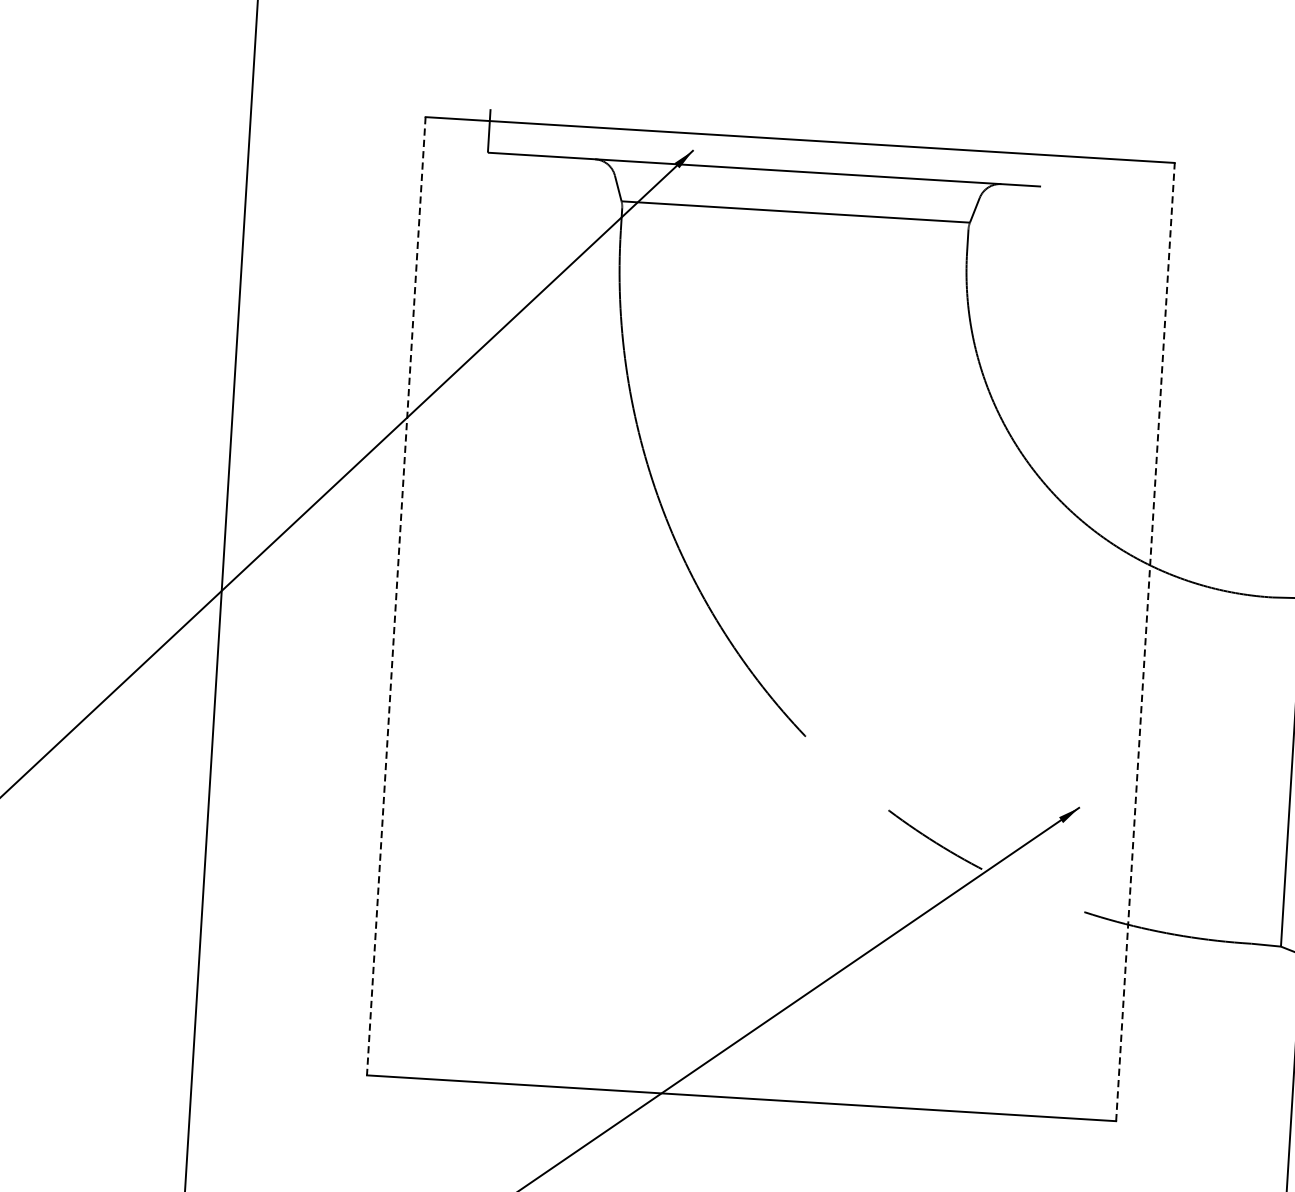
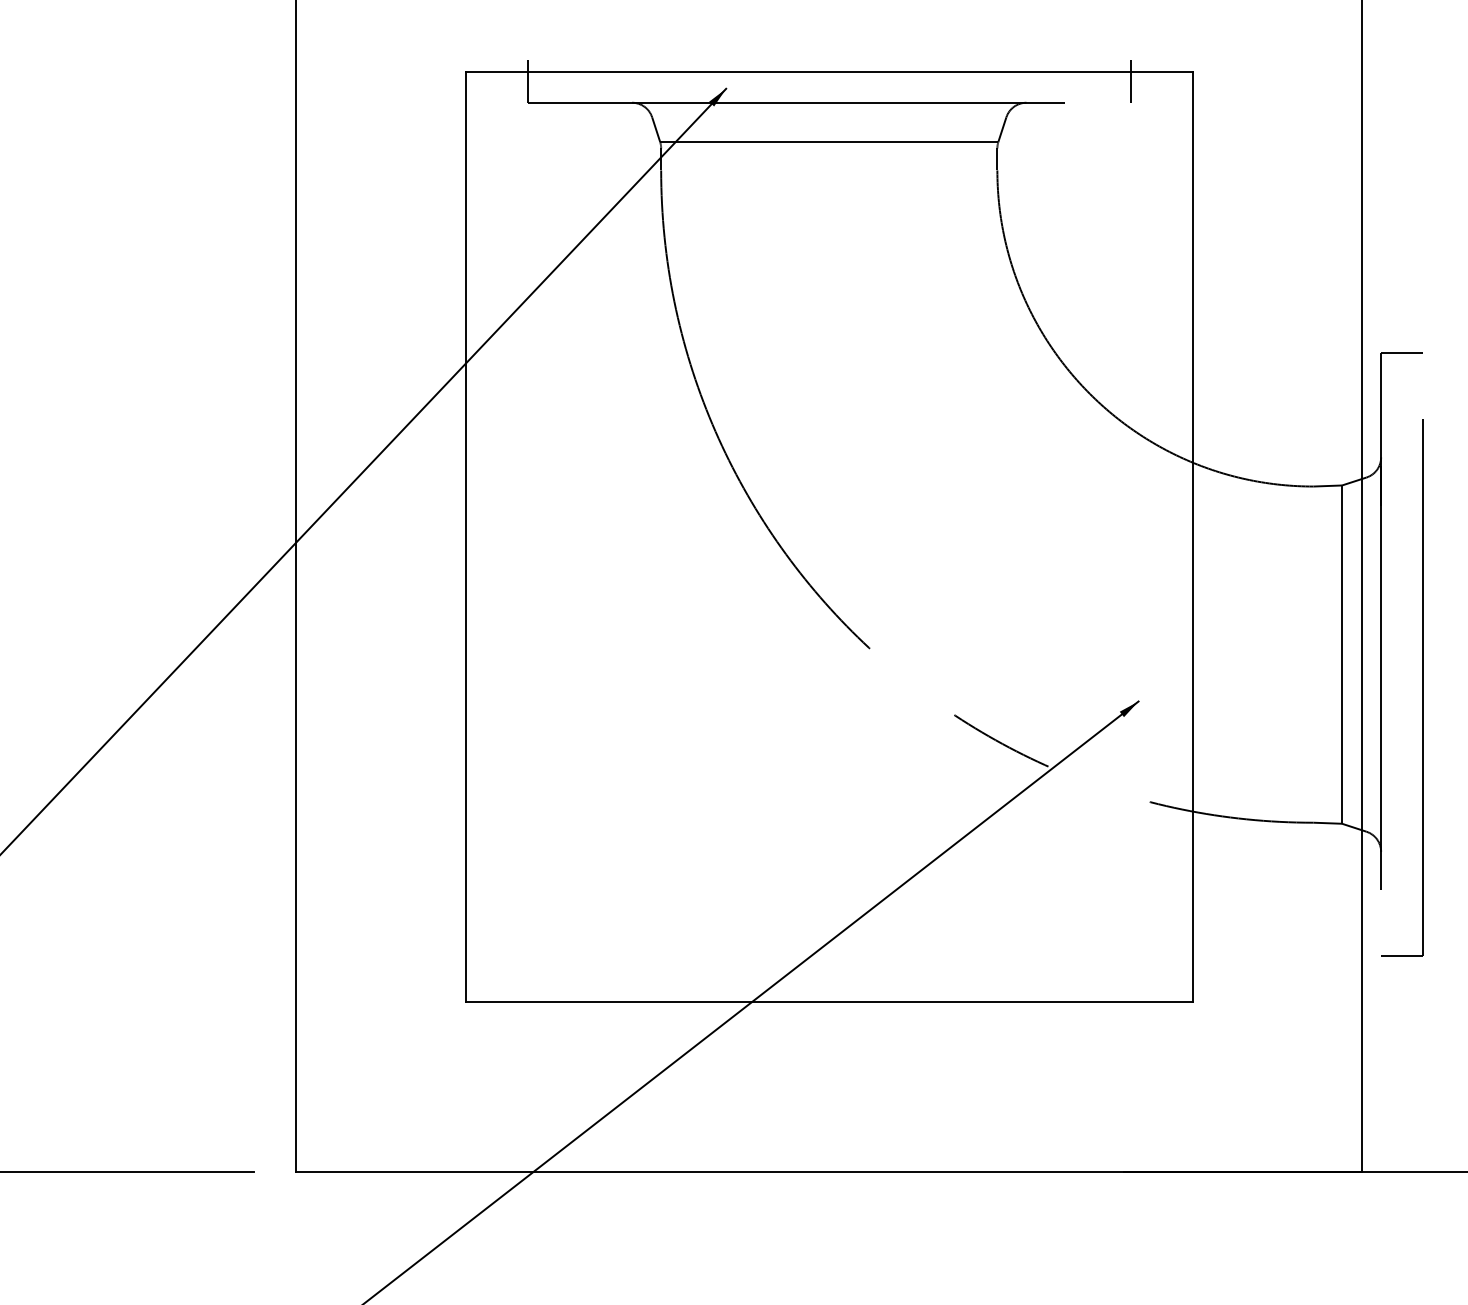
line: (1109, 168) -> (1130, 81), added
line: (396, 596) -> (465, 537), dashed -> solid
line: (1145, 641) -> (1192, 536), dashed -> solid

